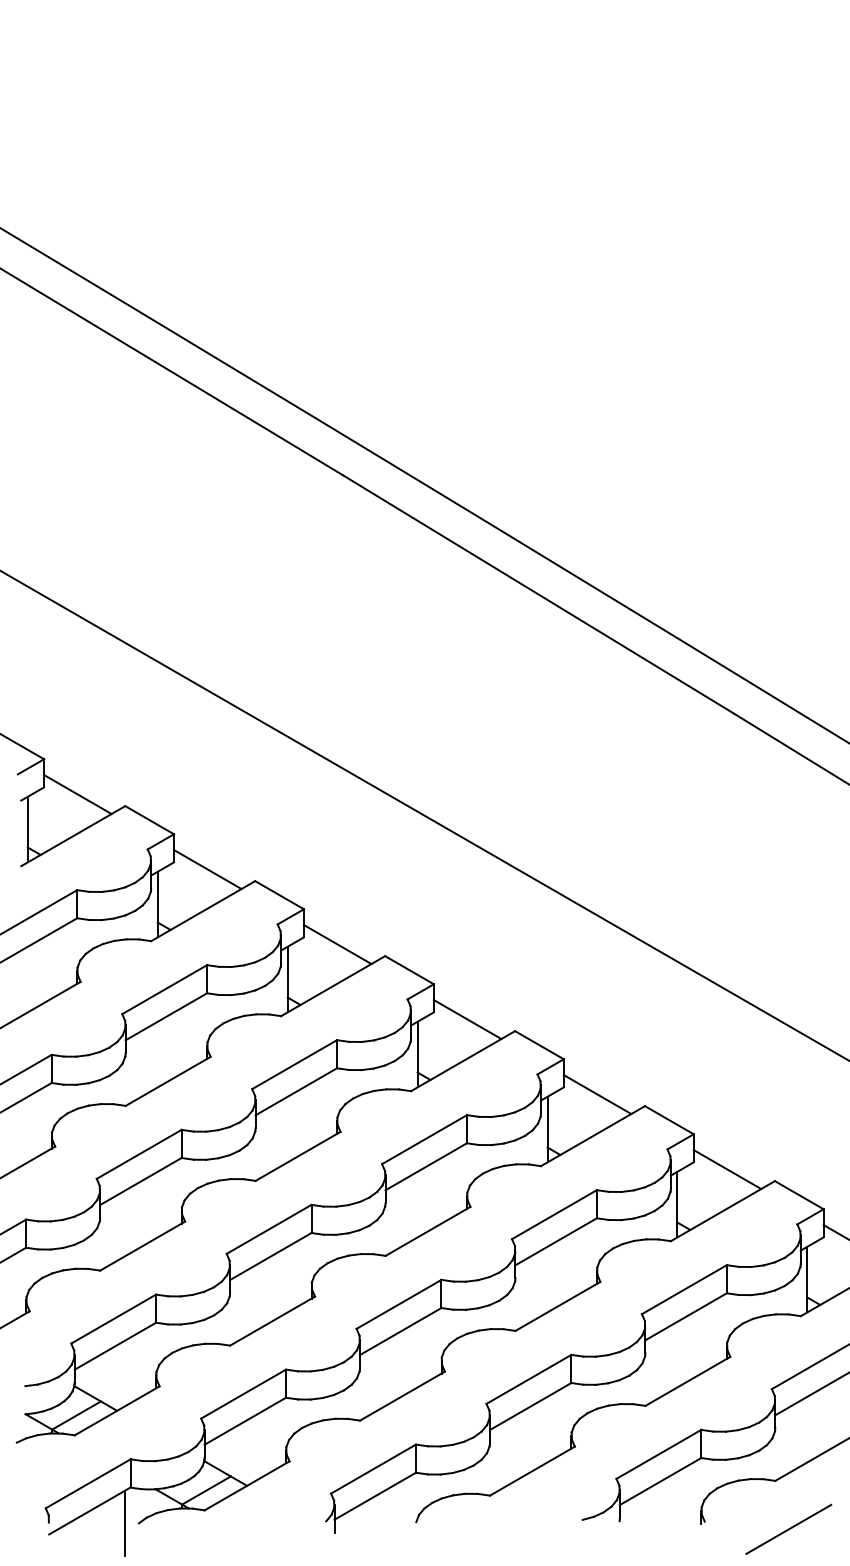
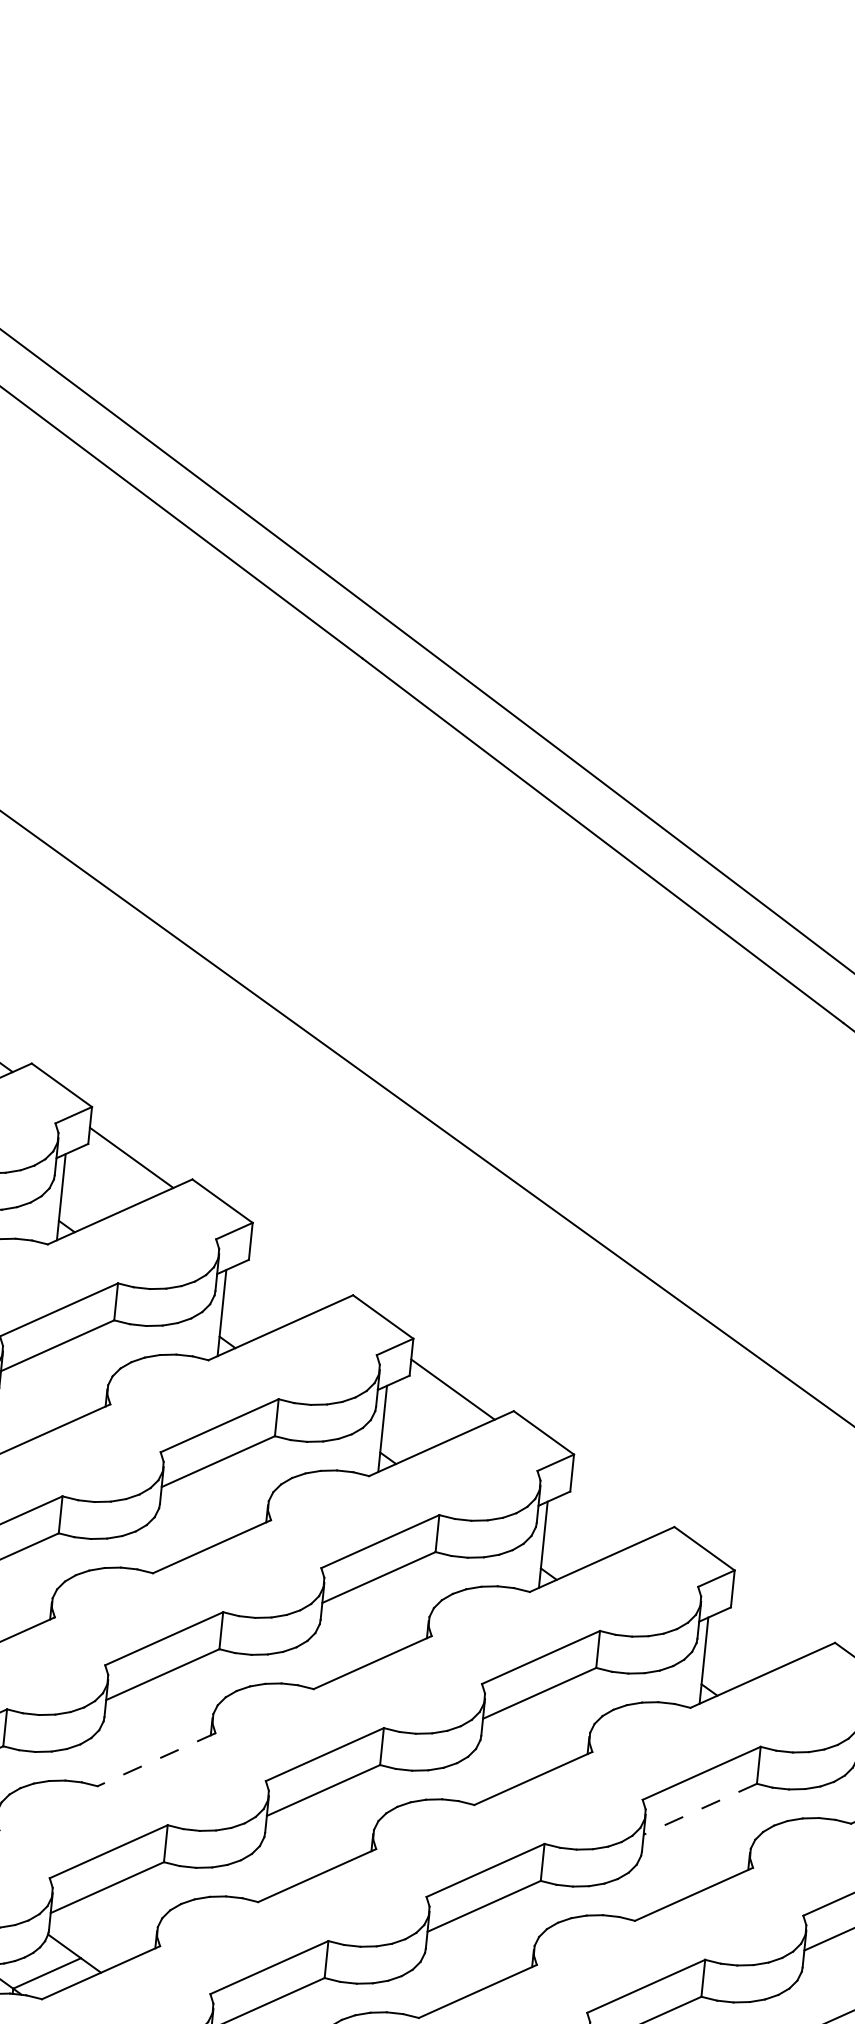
line: (337, 944) -> (292, 1273), removed
line: (597, 1094) -> (613, 1505), removed
line: (727, 1169) -> (774, 1621), removed
line: (685, 1317) -> (699, 1810), solid -> dashed
line: (272, 1321) -> (156, 1760), solid -> dashed

